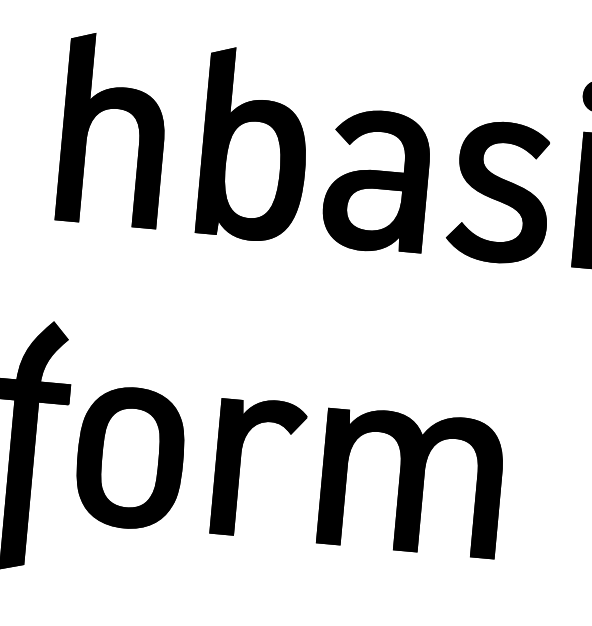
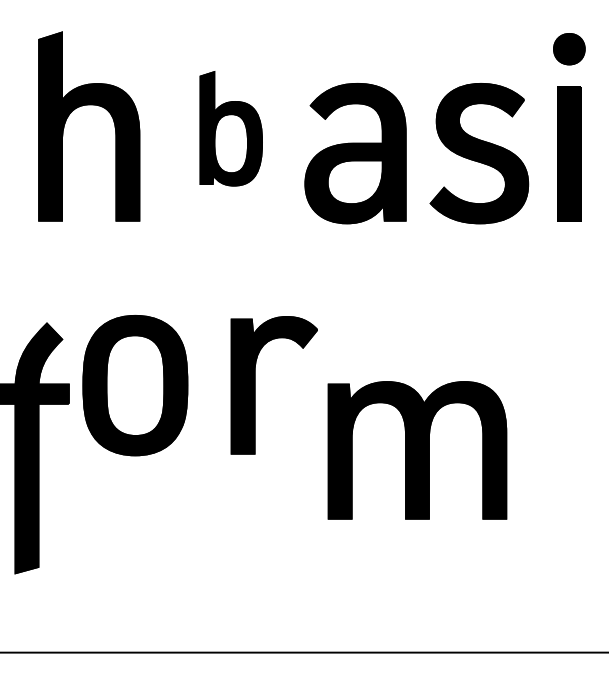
part: (255, 144) -> (231, 128), size x0.6
part: (130, 457) -> (135, 385), moved
part: (240, 466) -> (255, 385), moved

